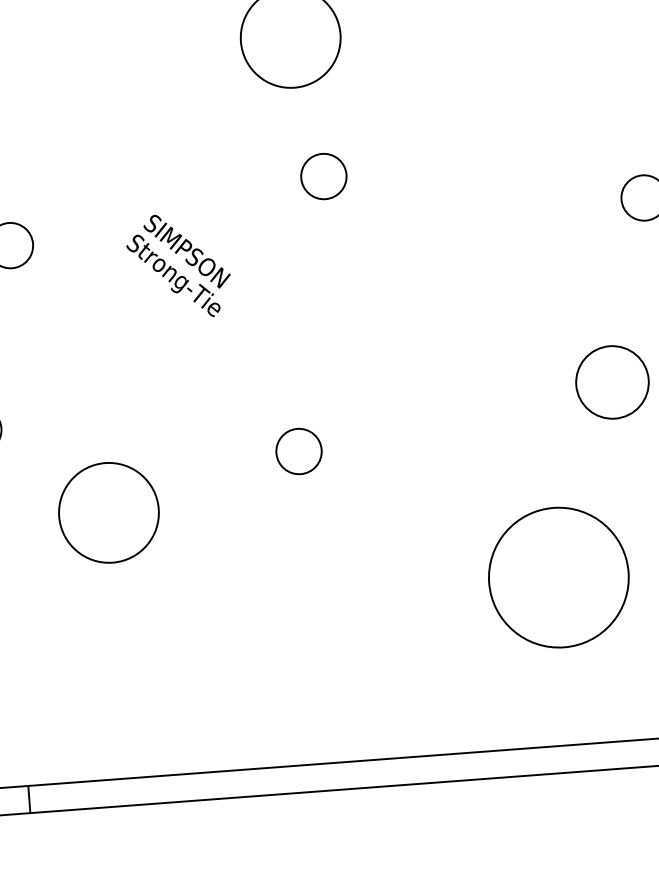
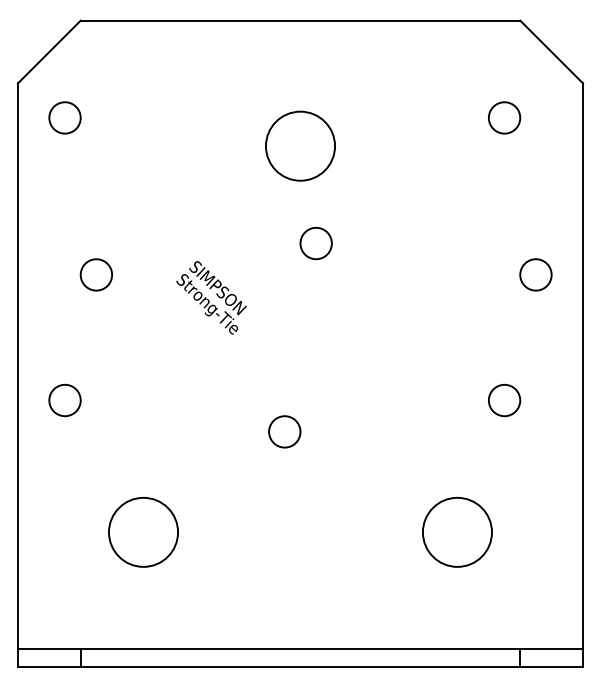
circle: (612, 382) -> (504, 400), size x0.62
circle: (108, 511) -> (143, 531), moved
circle: (558, 576) -> (457, 531), size x0.71

